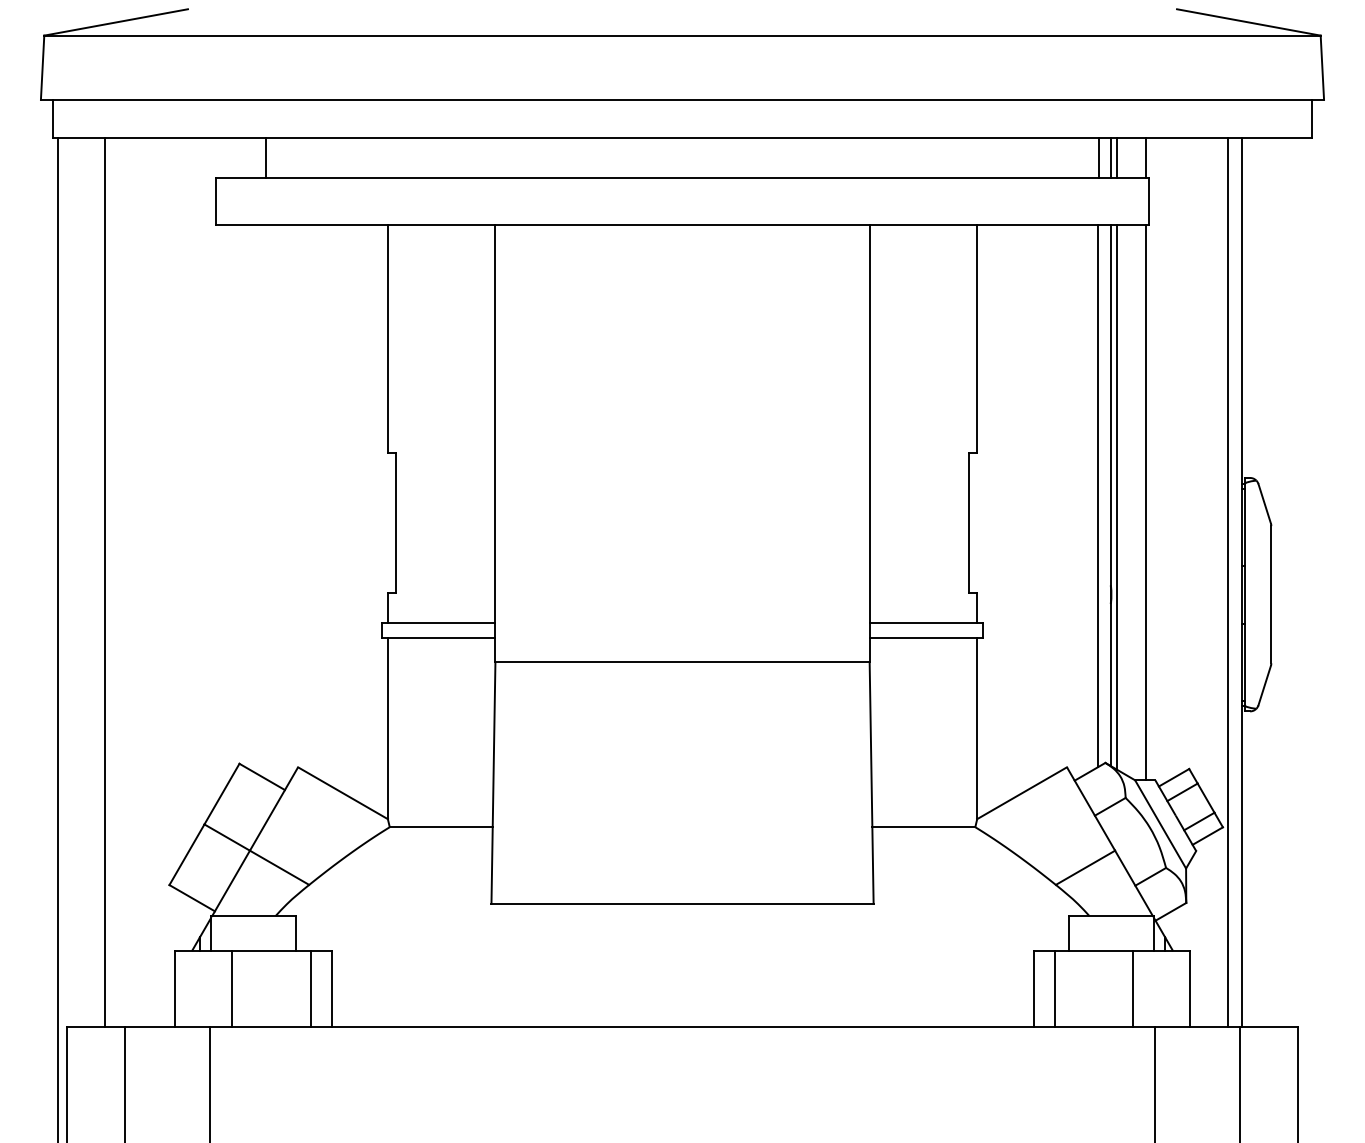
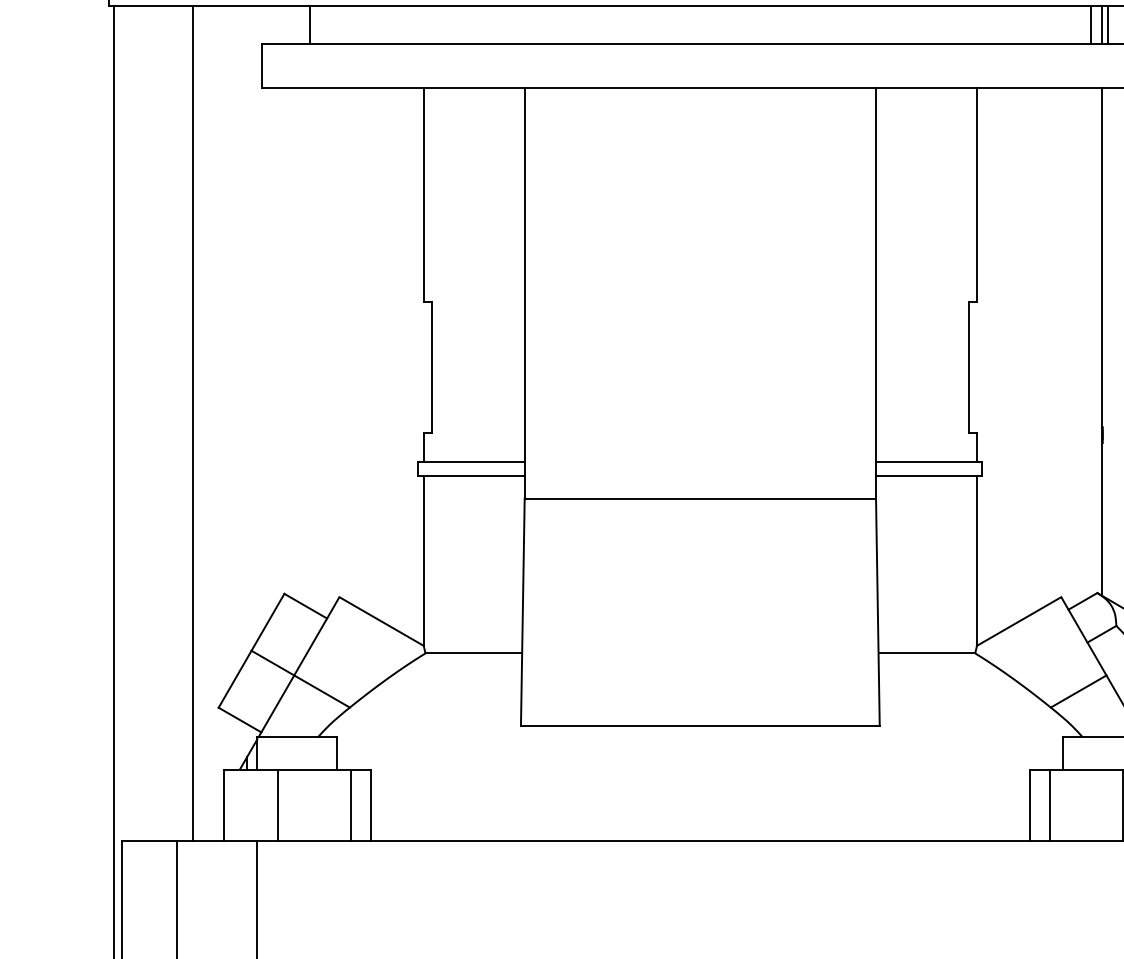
line: (1098, 496) -> (1090, 342), removed
line: (1116, 497) -> (1107, 343), removed
line: (104, 581) -> (192, 422), moved

